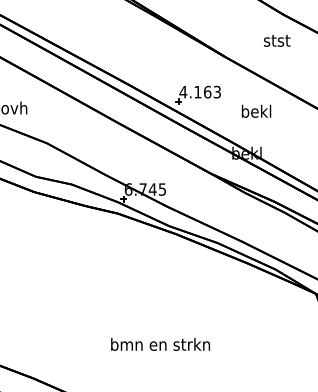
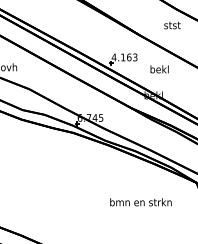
text: (159, 344) -> (140, 202), moved

